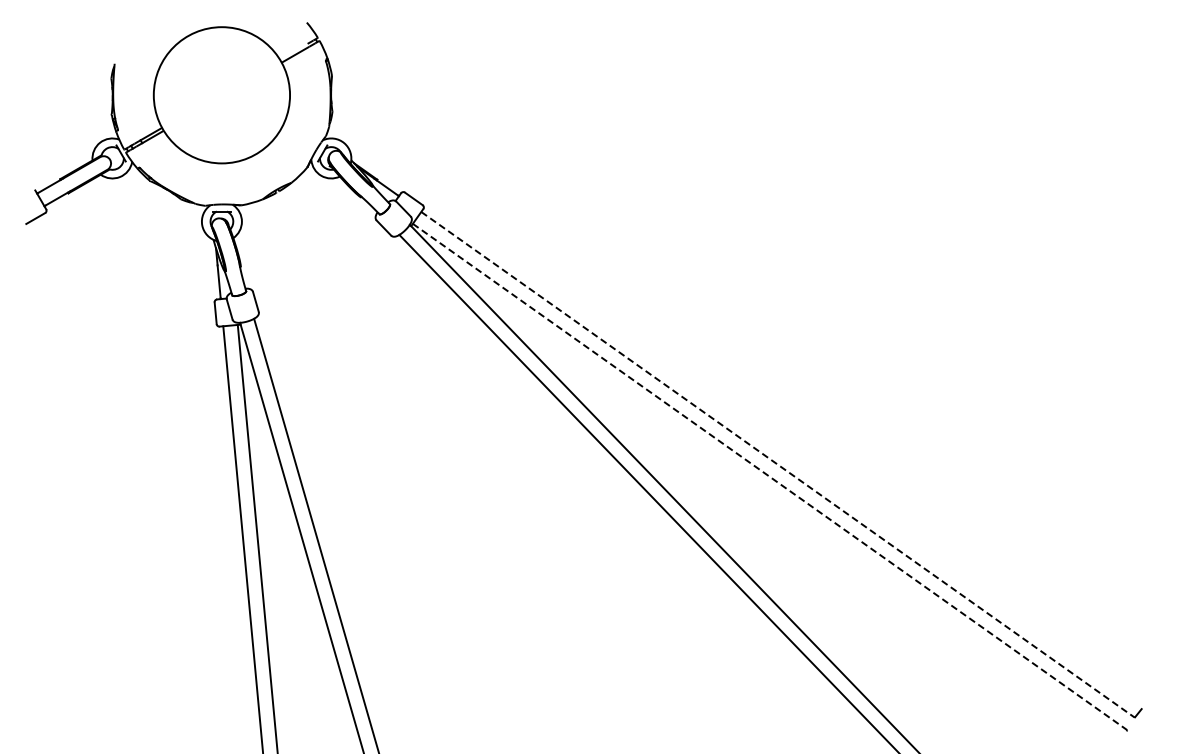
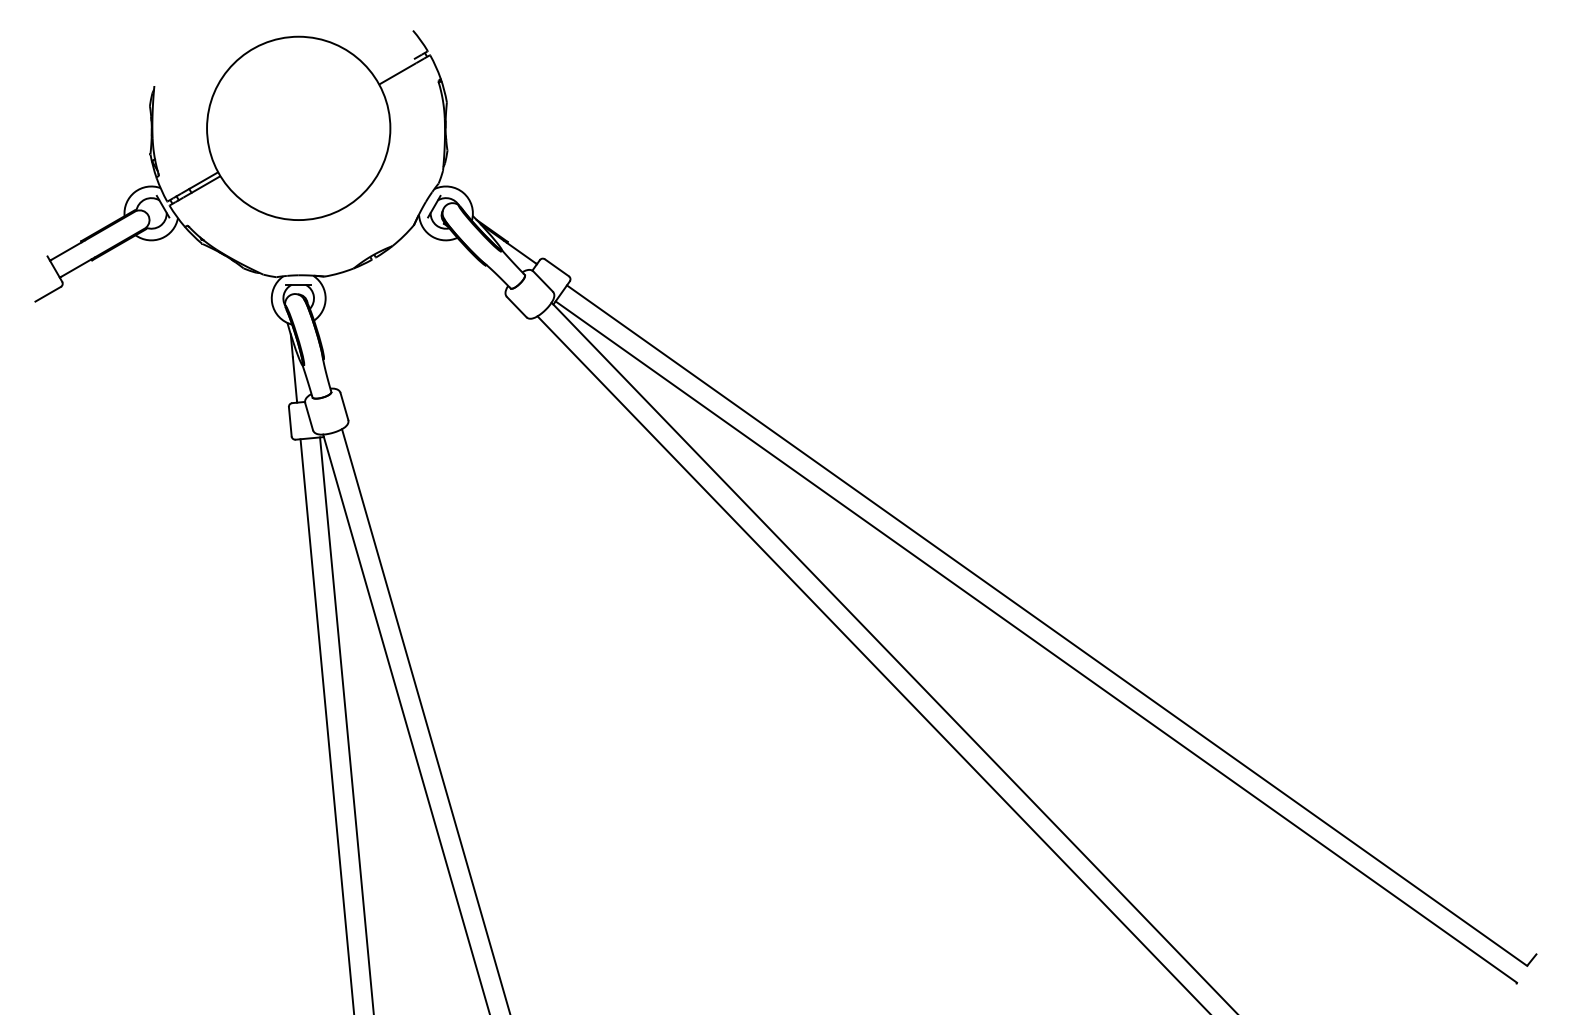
line: (778, 465) -> (1047, 626), dashed -> solid
line: (770, 477) -> (1036, 642), dashed -> solid

